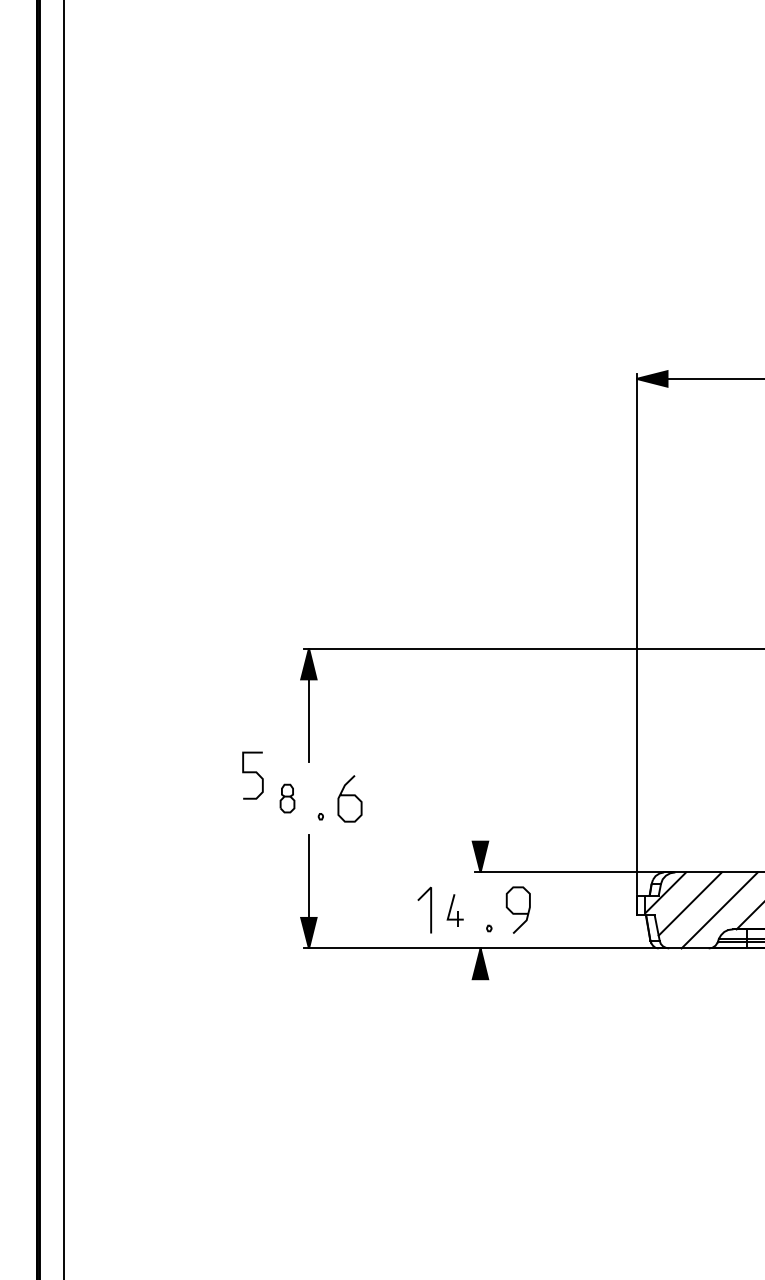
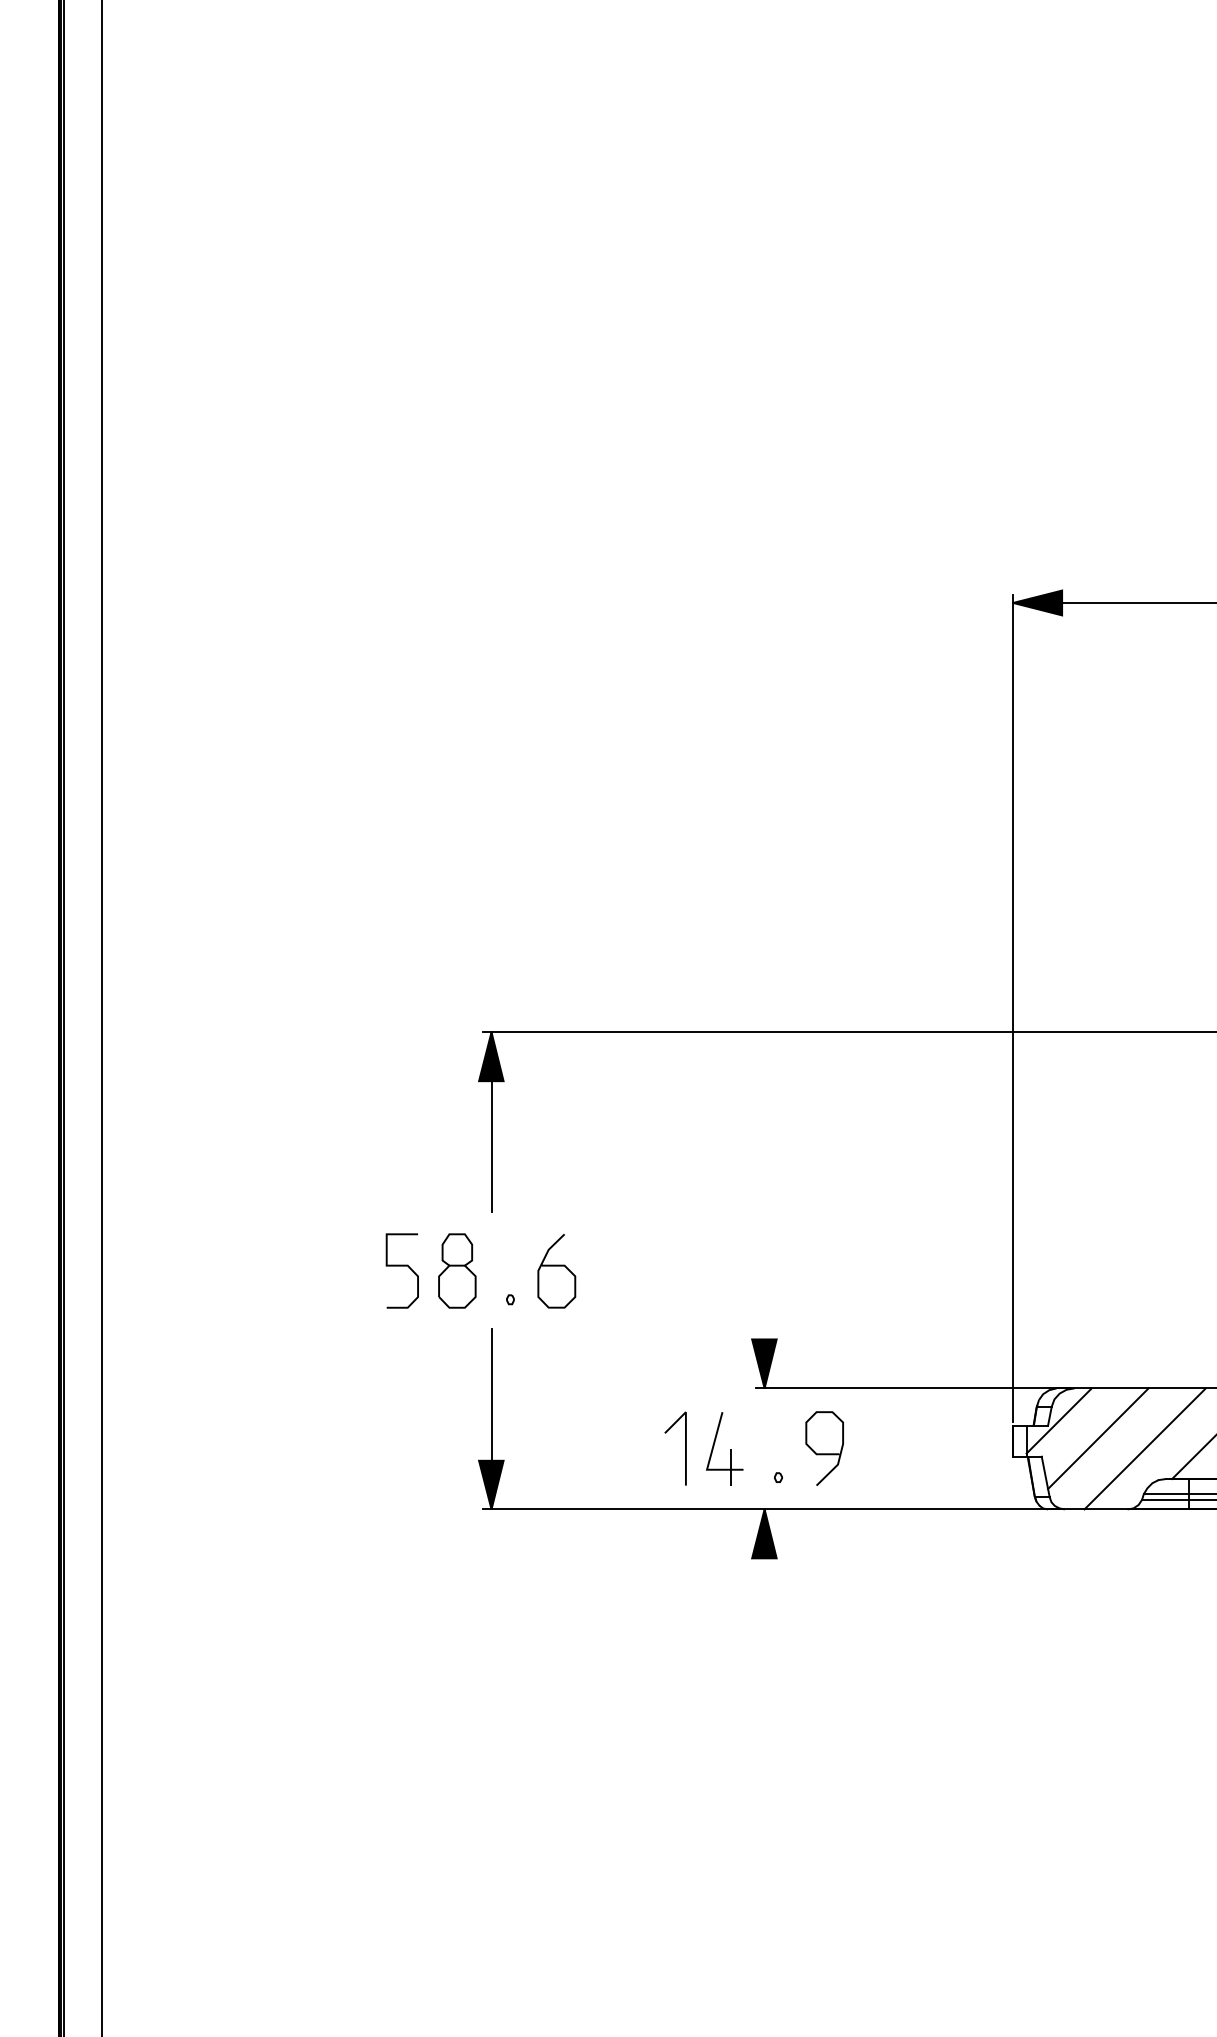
curve: (252, 773) -> (401, 1267), moved
part: (287, 798) -> (457, 1270), size x1.67
part: (455, 910) -> (724, 1449), size x1.43

